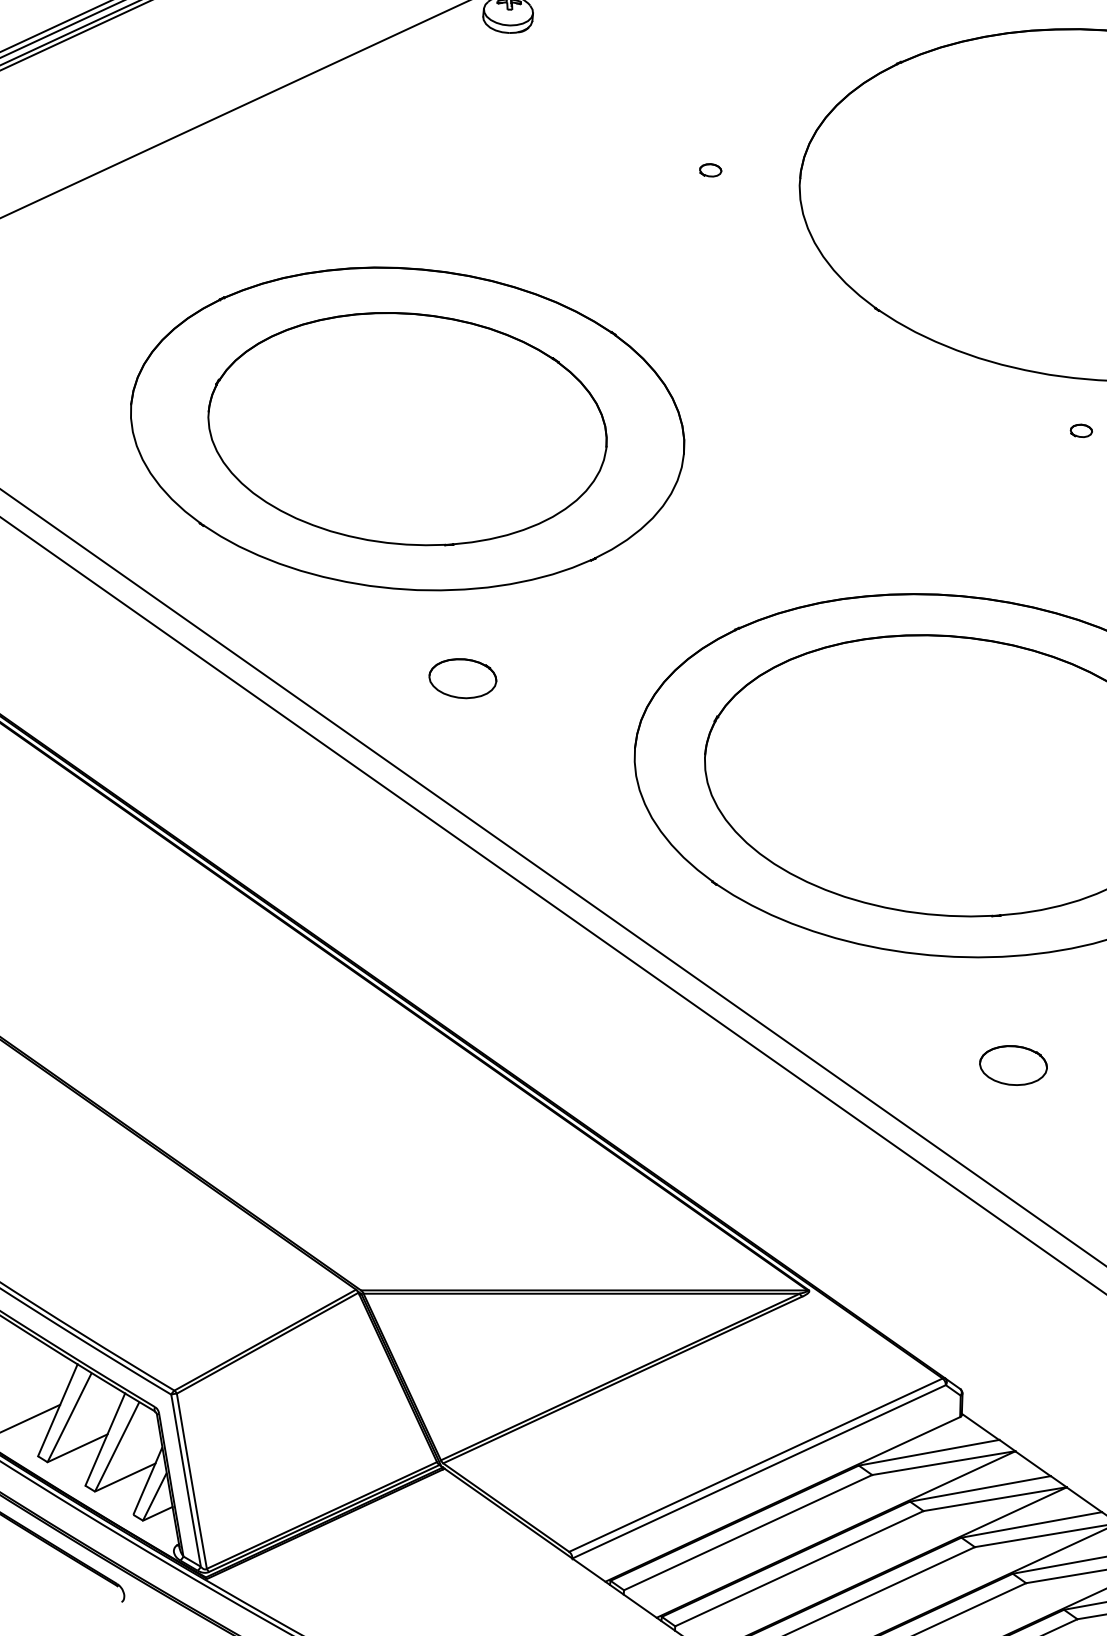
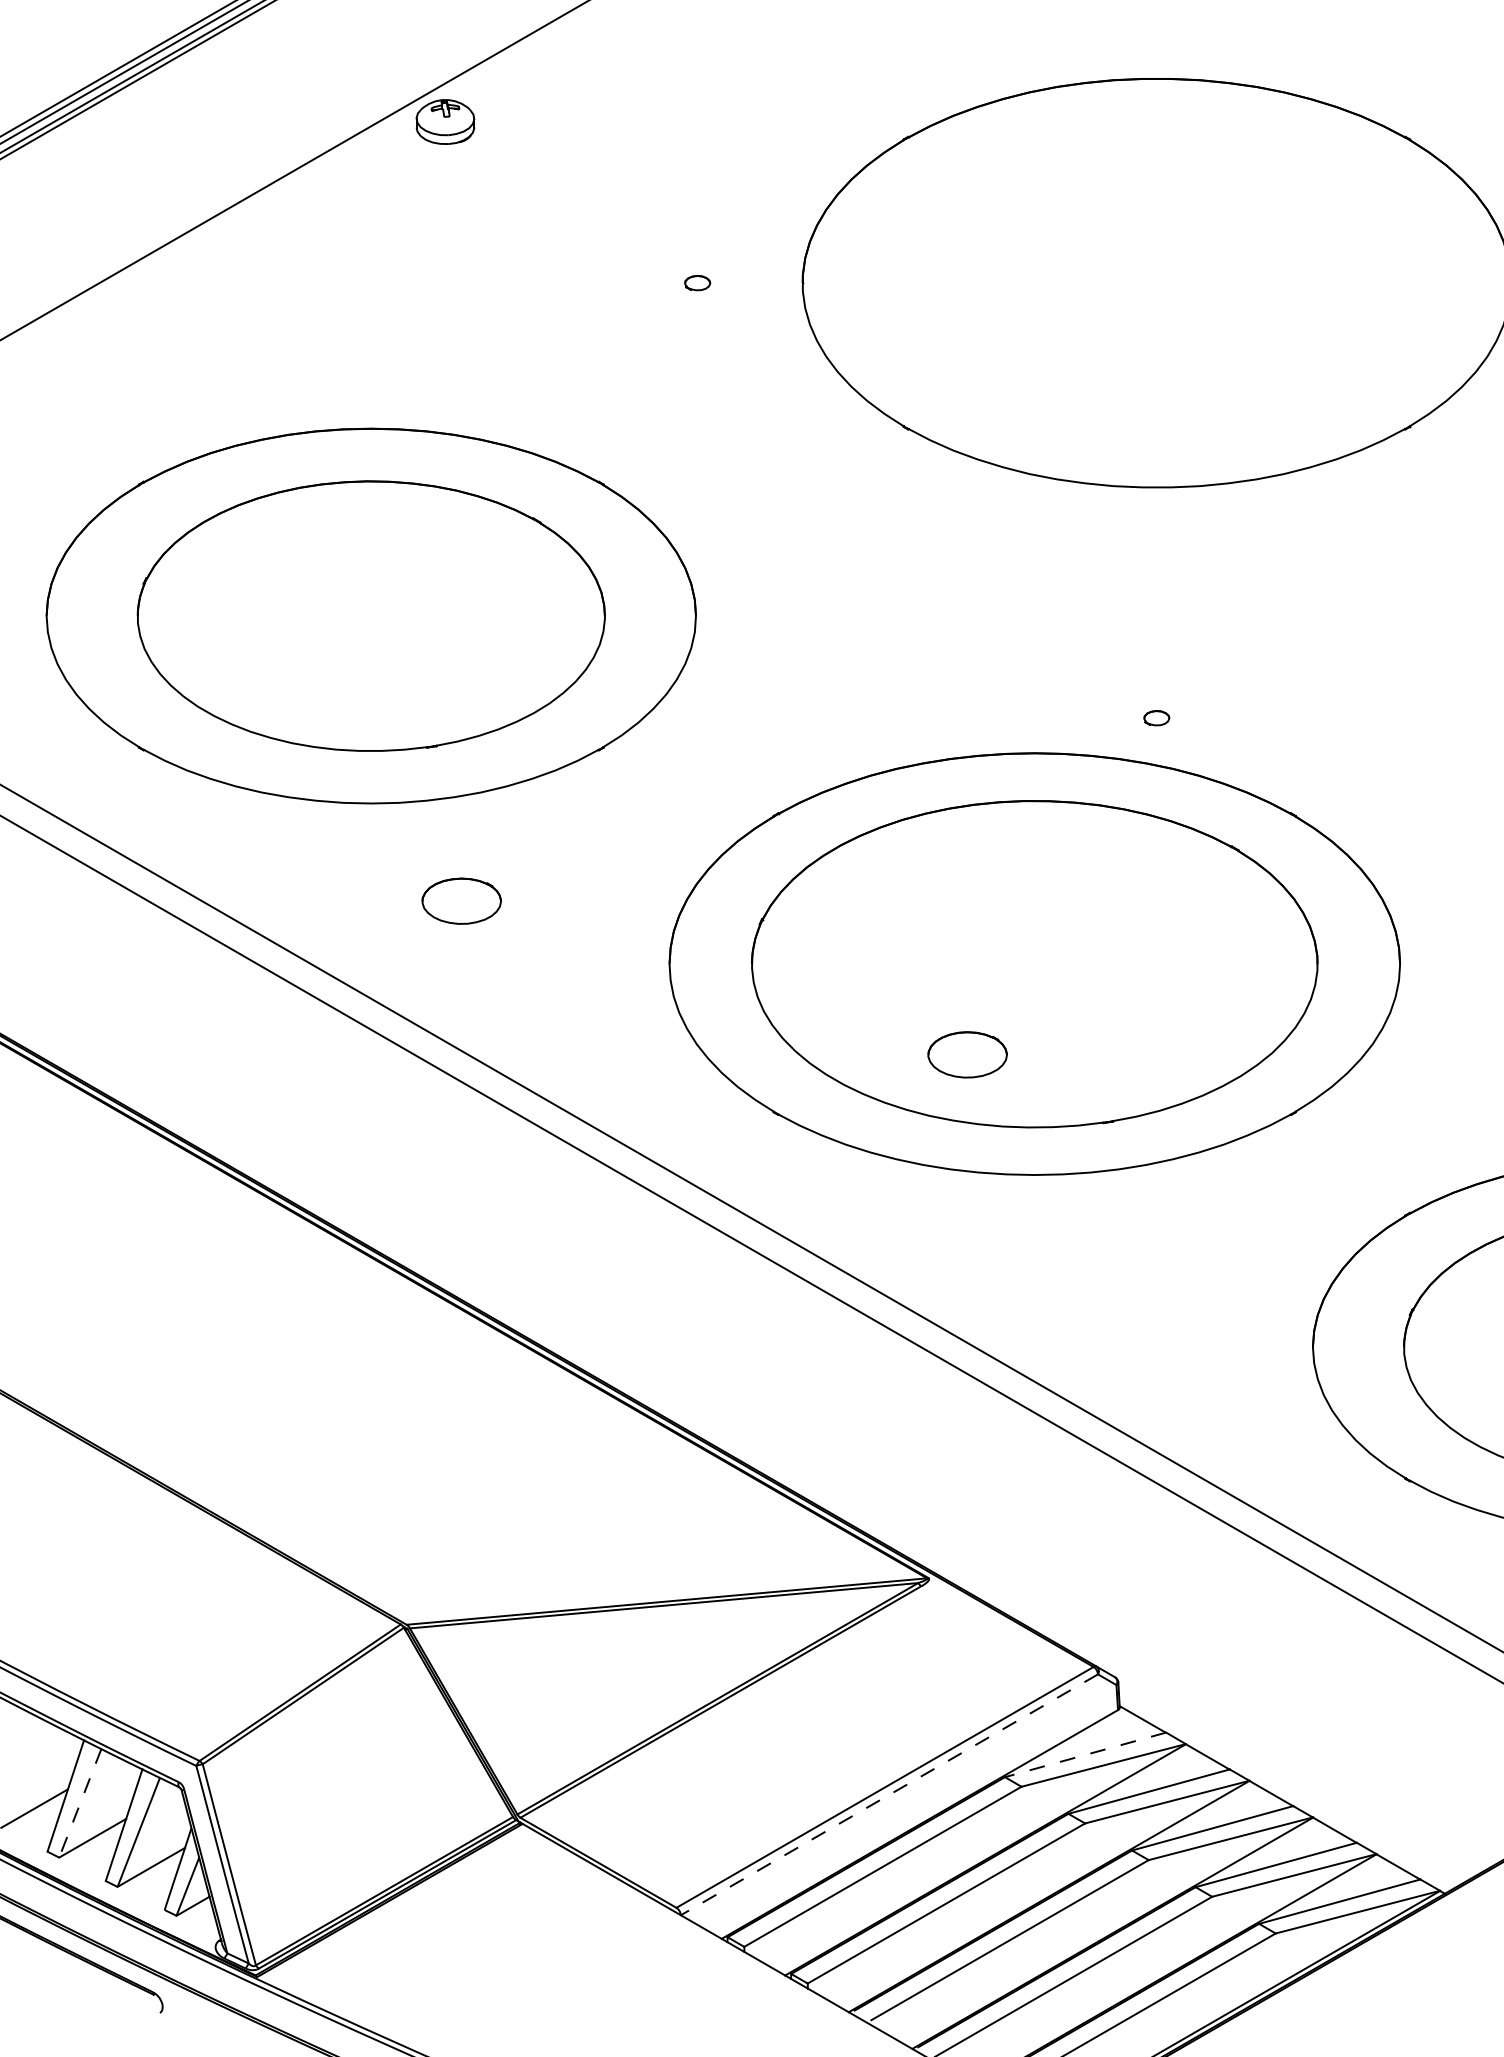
part: (1081, 431) -> (1156, 718), moved
part: (1013, 1065) -> (967, 1054), moved
line: (69, 1416) -> (80, 1802), solid -> dashed
line: (929, 1452) -> (1085, 1754), solid -> dashed
line: (759, 1471) -> (889, 1794), solid -> dashed

